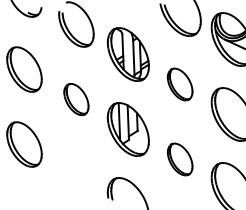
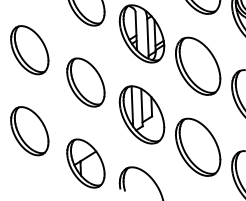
part: (179, 84) -> (197, 66), size x1.67
part: (76, 99) -> (85, 82), size x1.43
part: (179, 159) -> (197, 147), size x1.67
part: (76, 174) -> (85, 163), added

